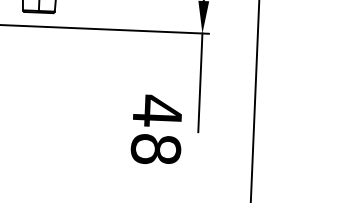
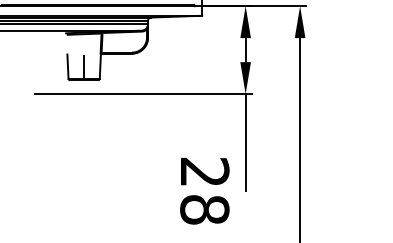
text: (158, 110) -> (205, 171), 48 -> 28

